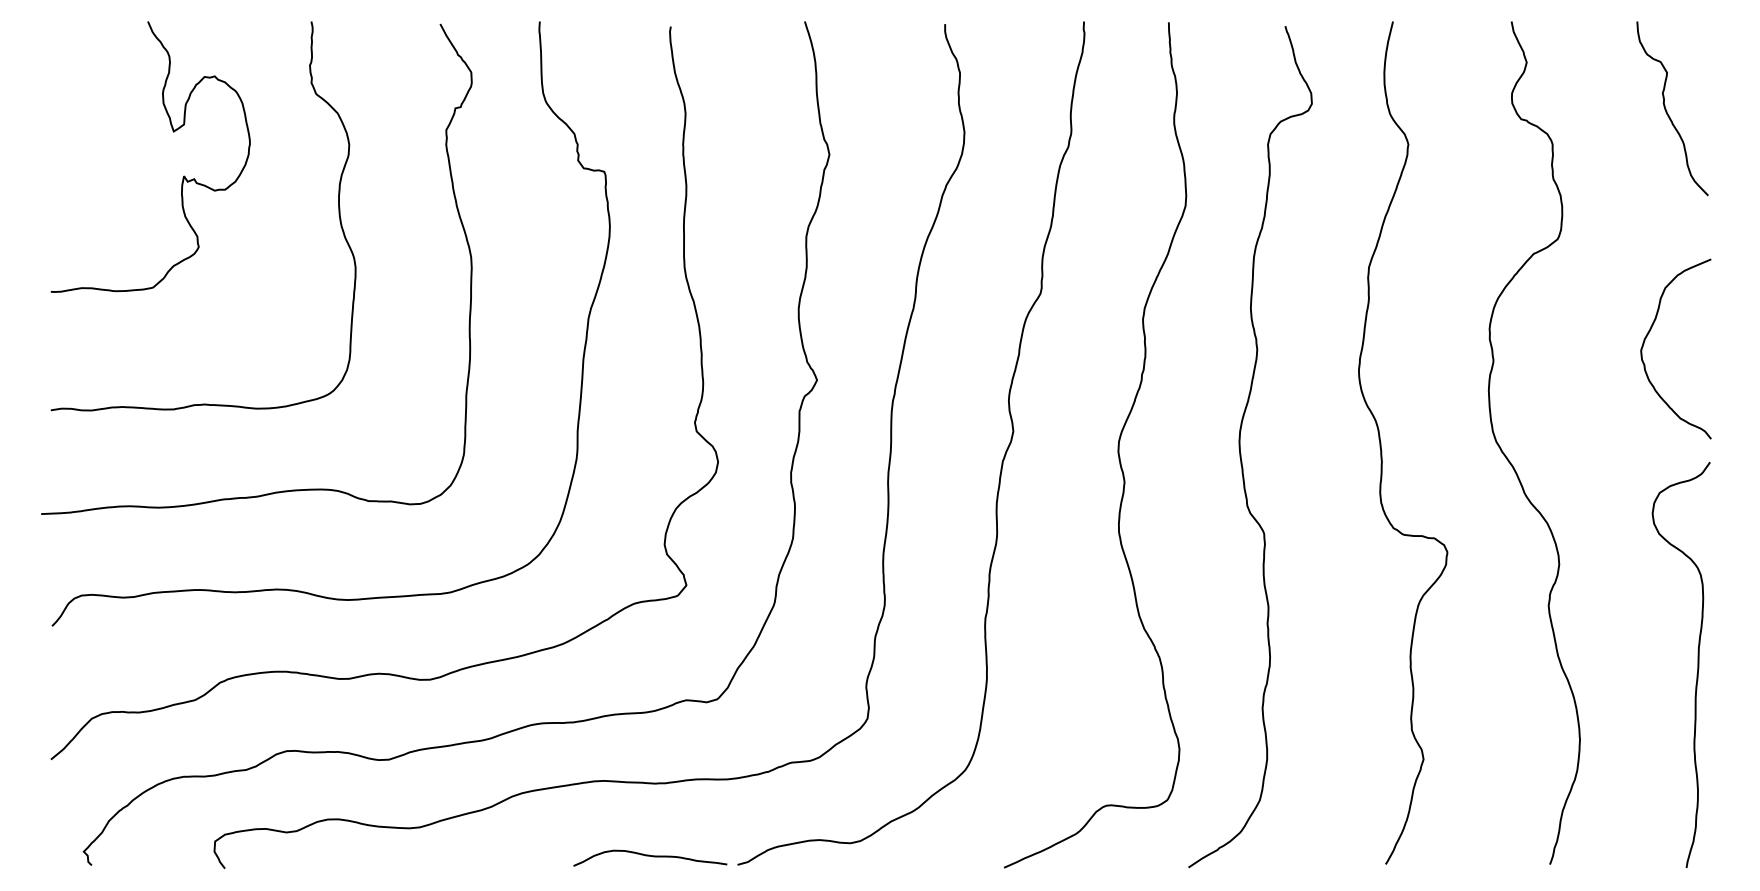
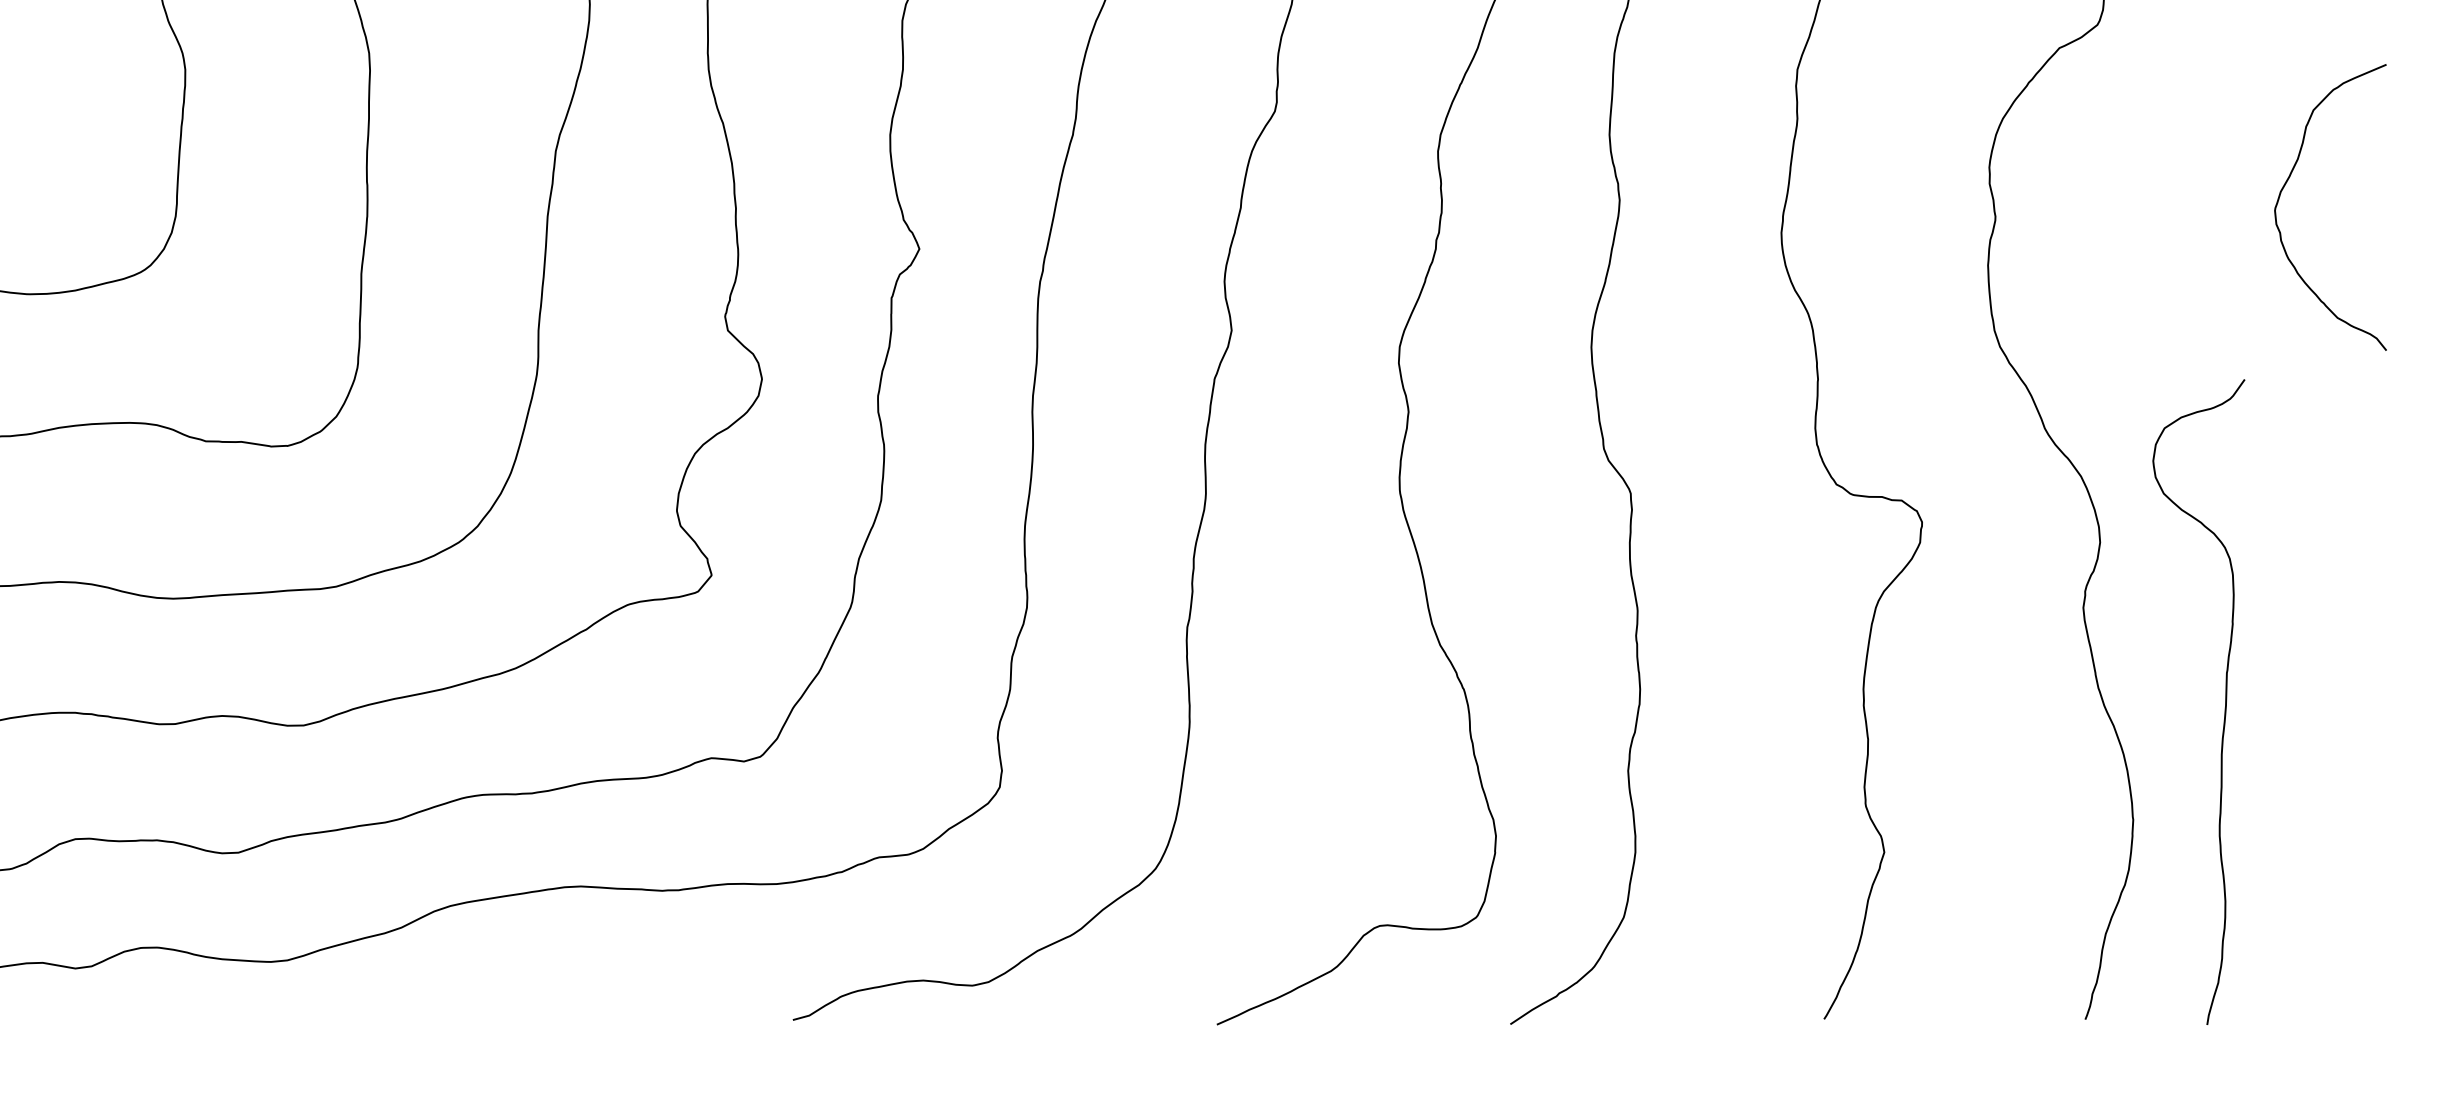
curve: (1649, 333) -> (2288, 182), moved
curve: (1697, 664) -> (2224, 701), moved
curve: (650, 856) -> (654, 1006), removed

